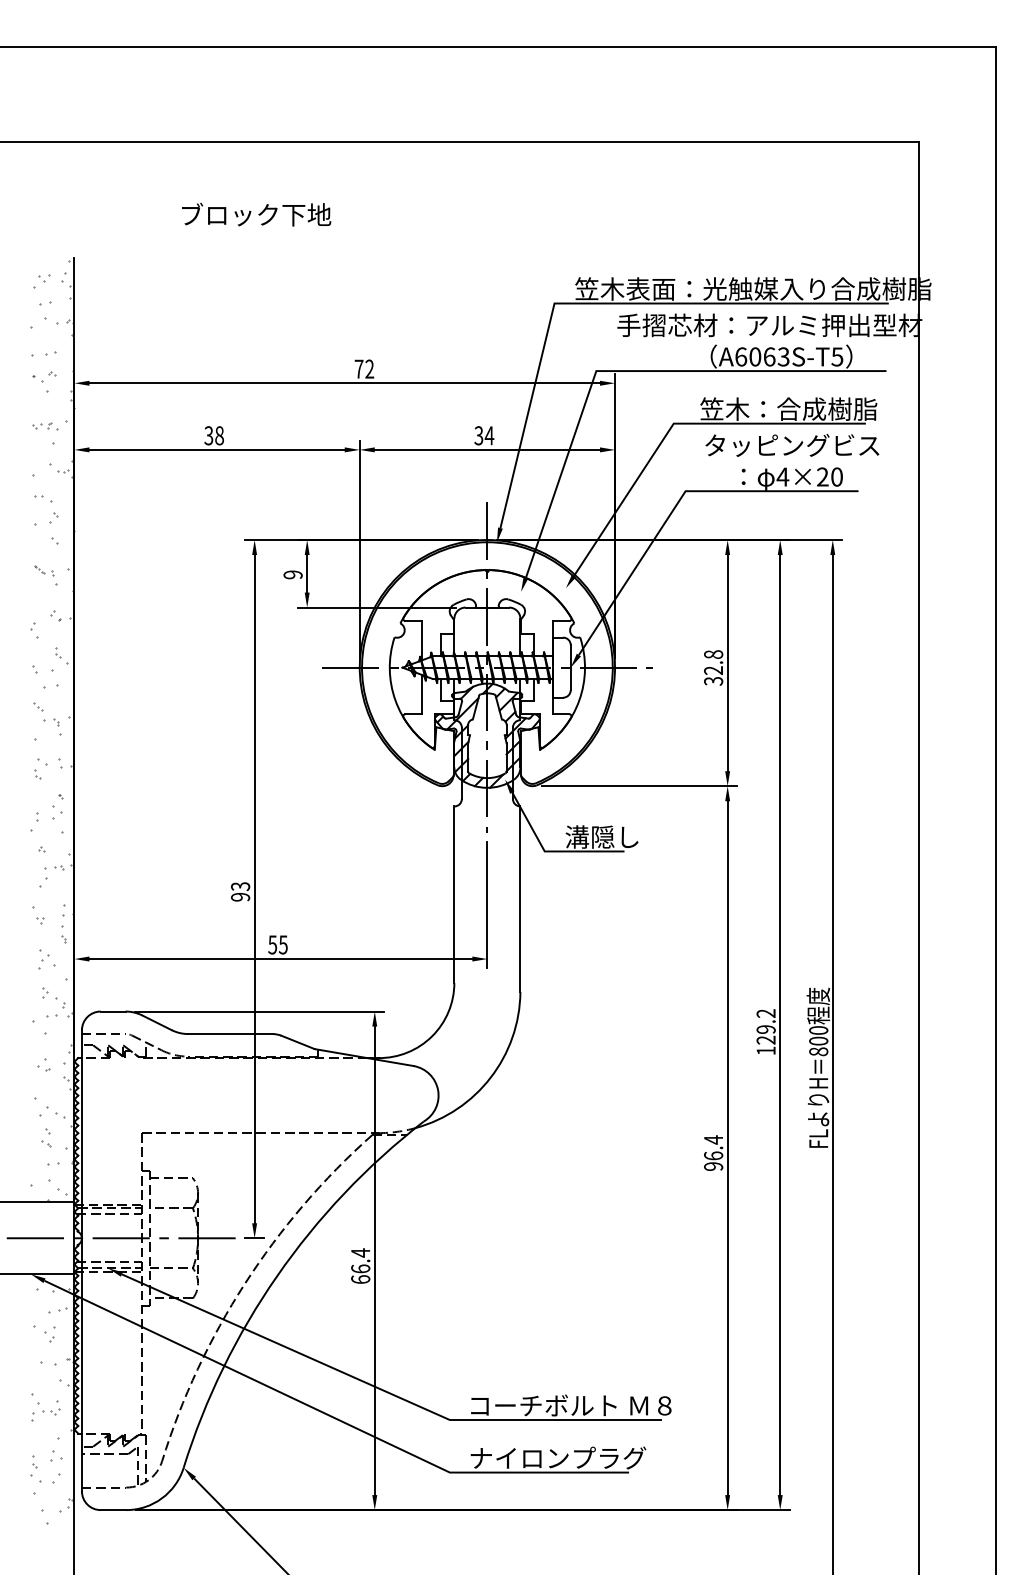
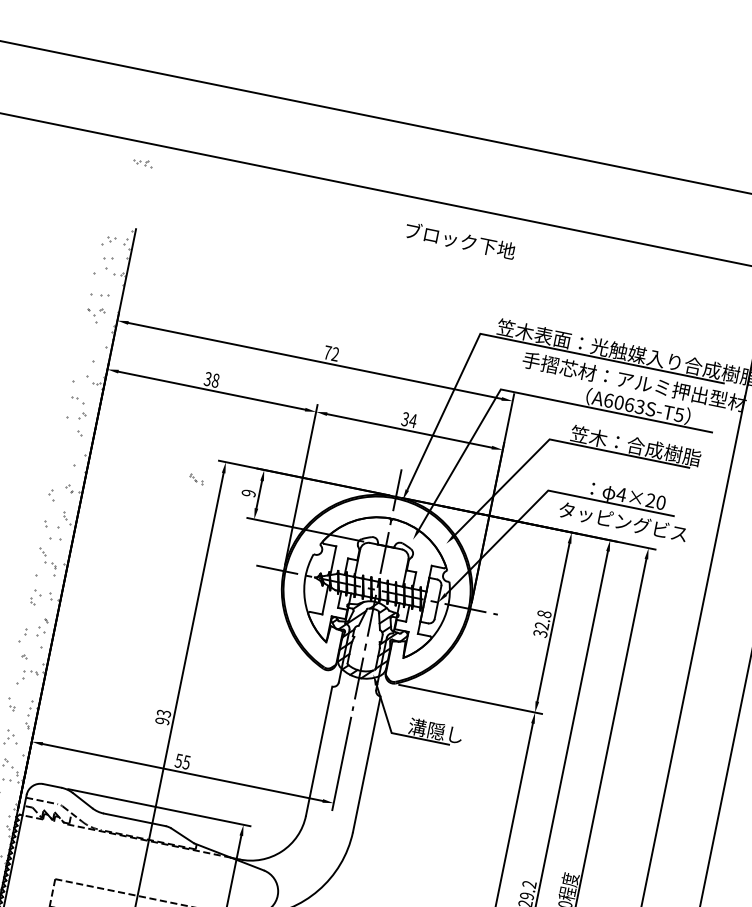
text: (256, 214) -> (460, 240), moved
part: (45, 426) -> (143, 163), moved
text: (792, 445) -> (623, 522), moved
part: (44, 570) -> (196, 479), moved

